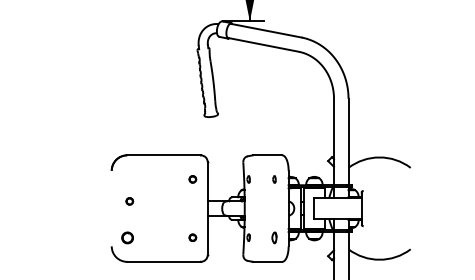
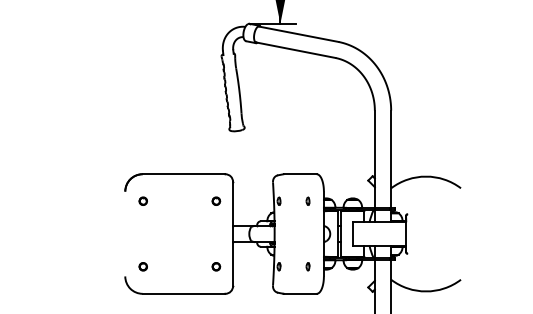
part: (129, 201) -> (142, 201), moved
part: (127, 237) -> (142, 266), size x0.62
part: (274, 237) -> (308, 266), size x0.62

